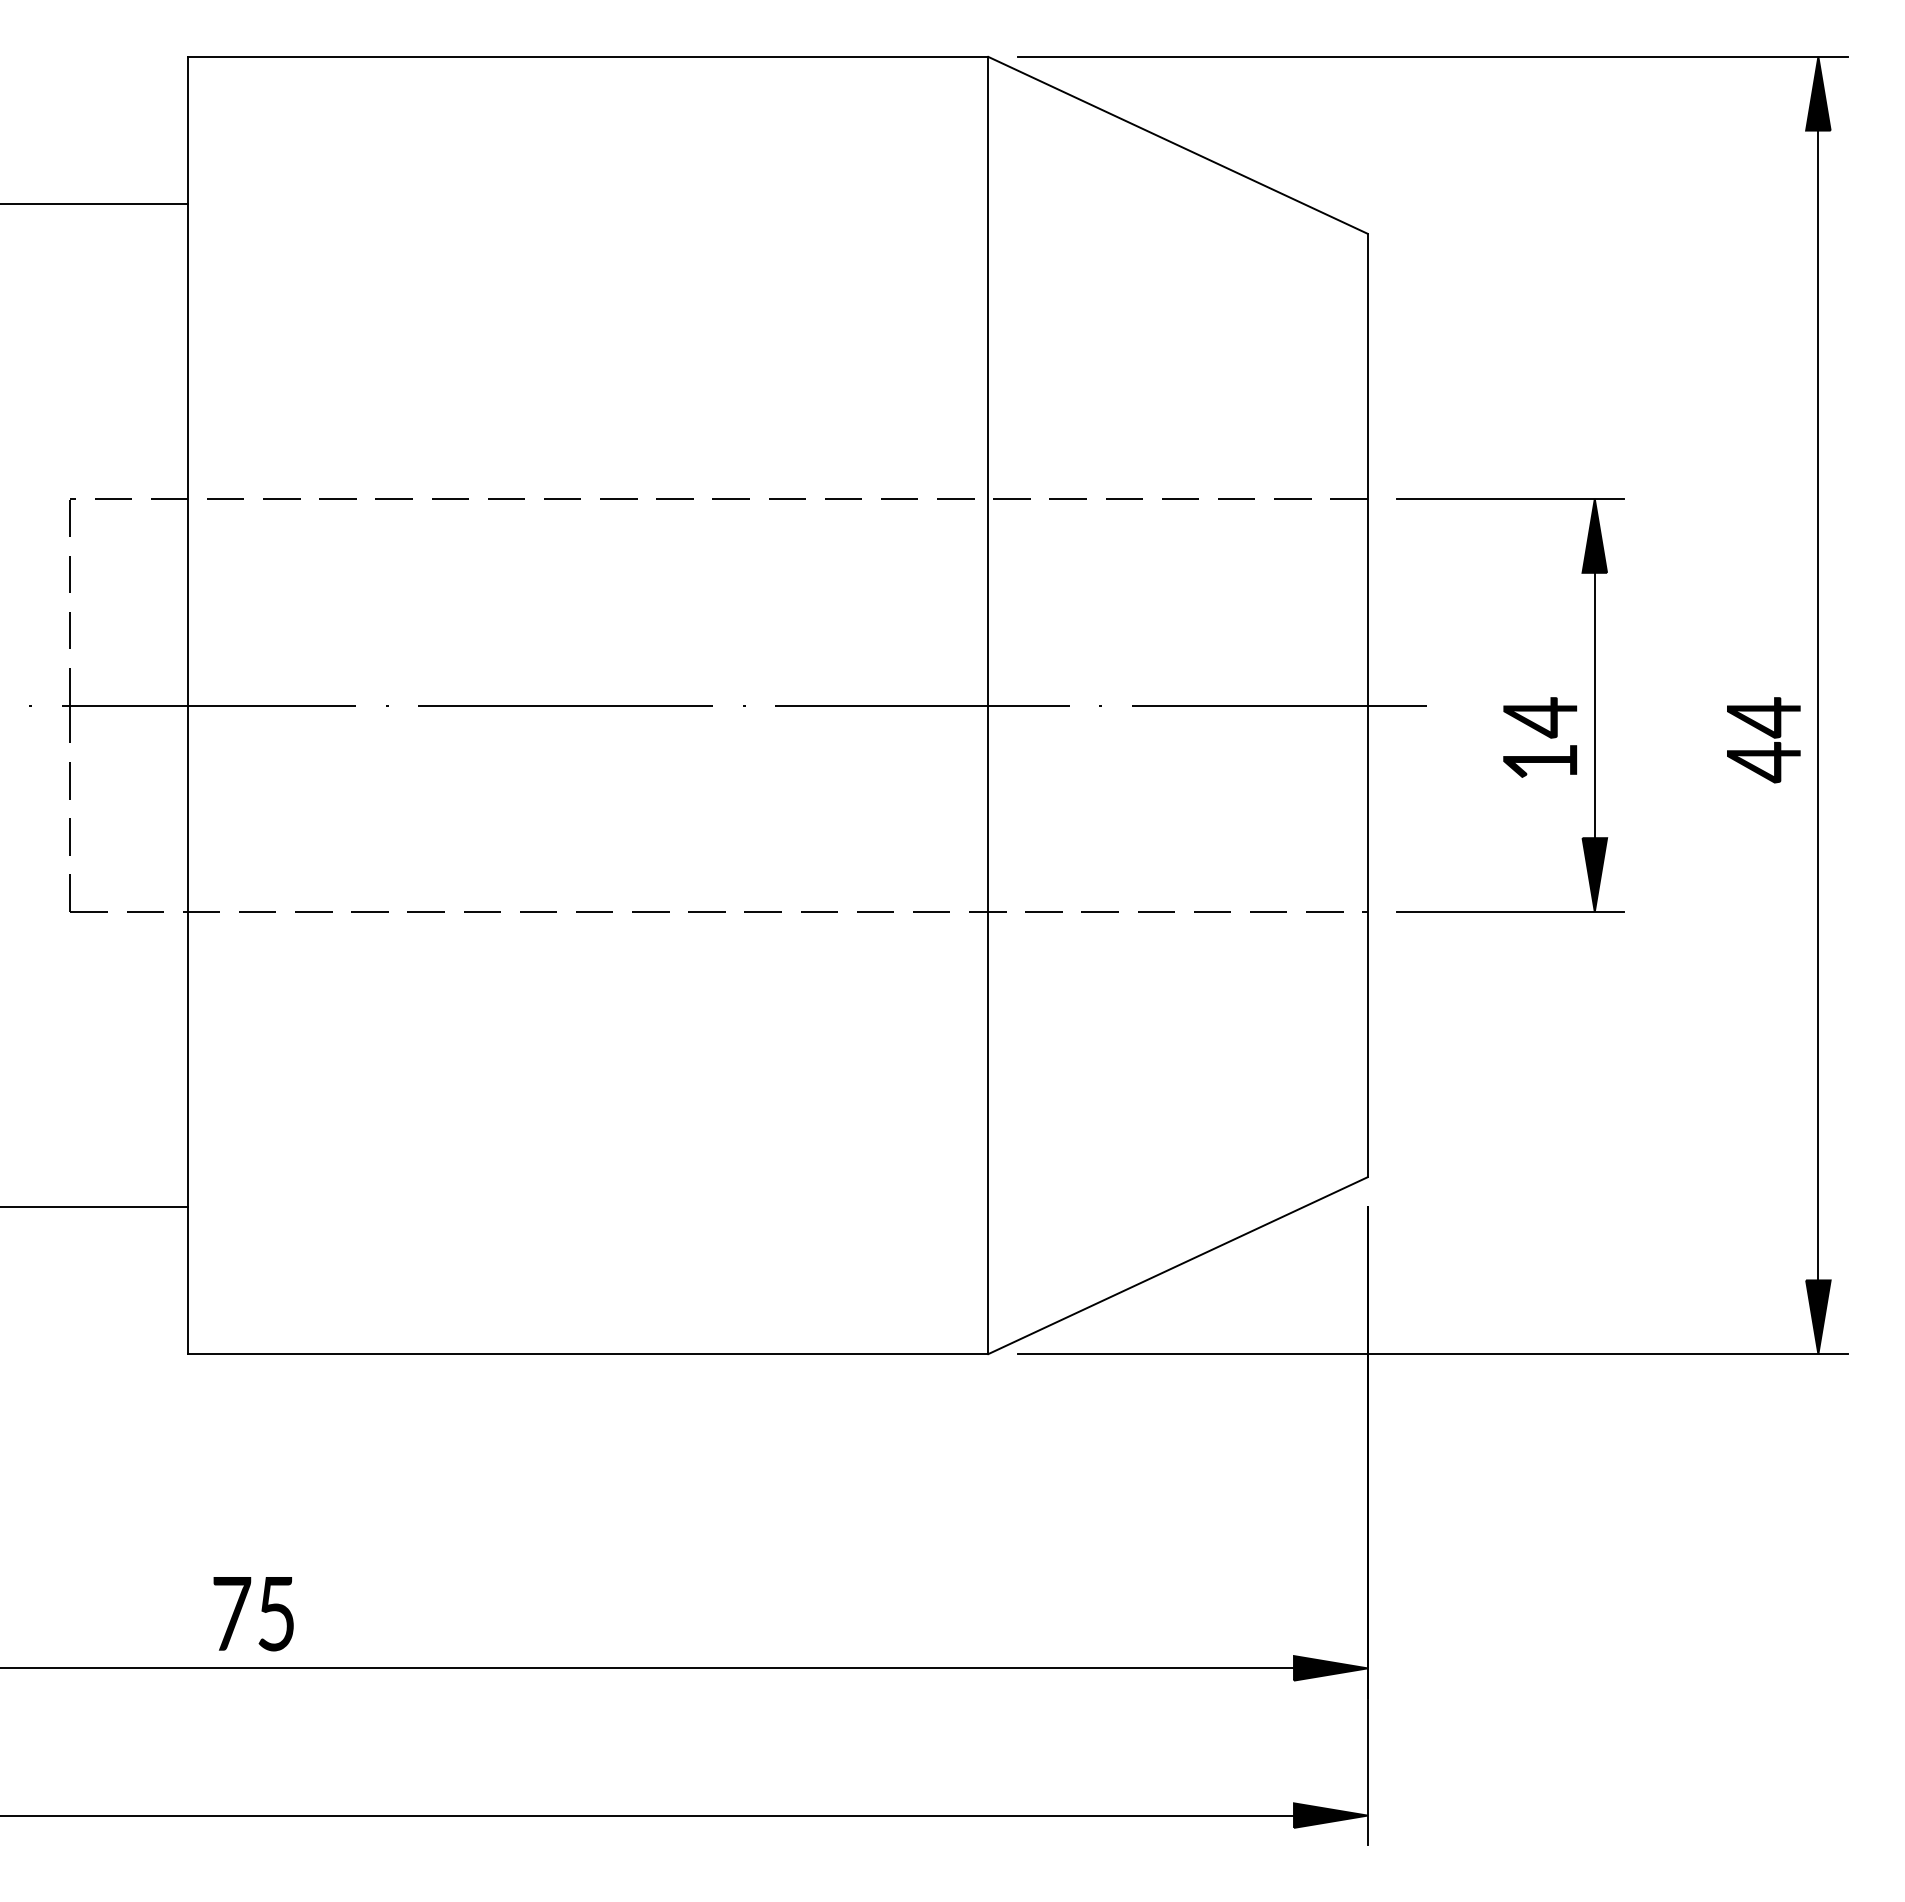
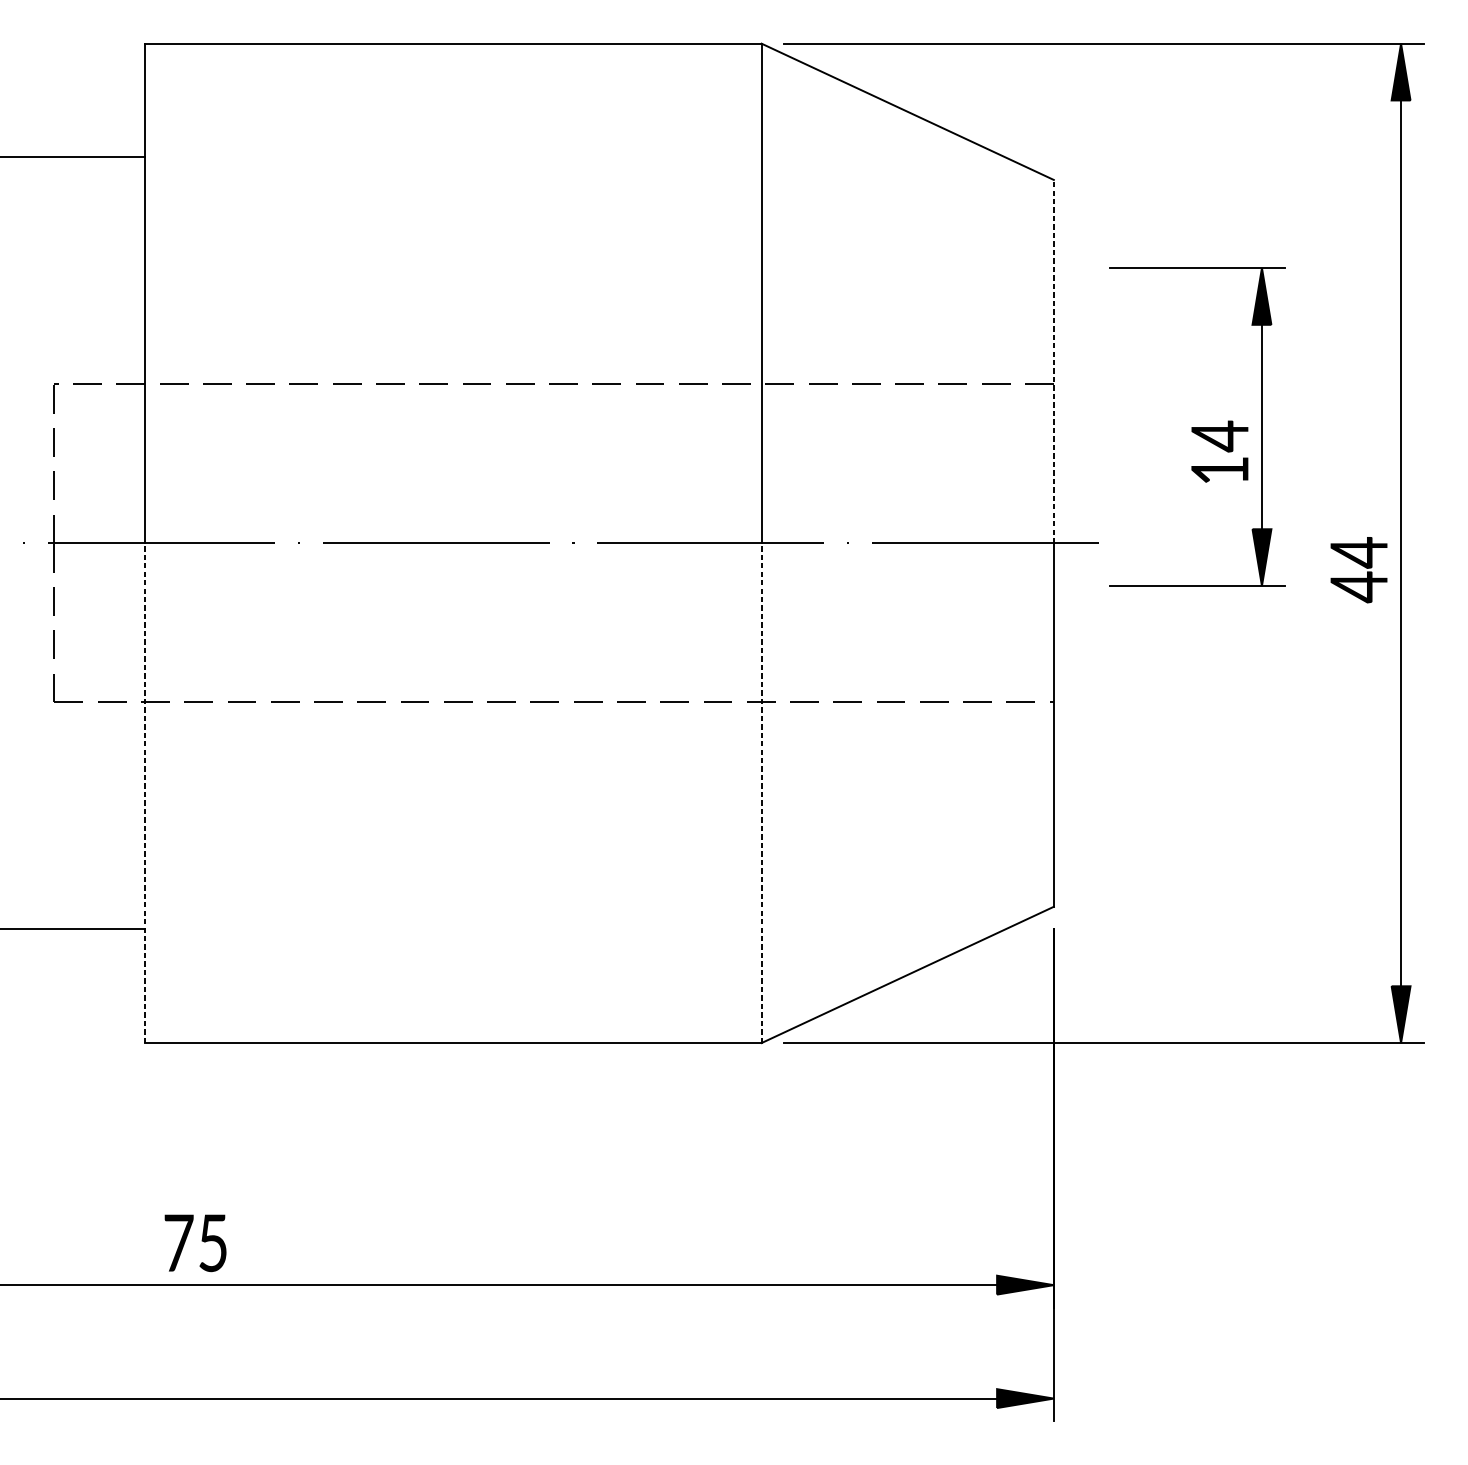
line: (1367, 469) -> (1053, 361), solid -> dashed
part: (1510, 705) -> (1197, 427), moved
line: (188, 1029) -> (145, 792), solid -> dashed
line: (988, 1029) -> (761, 792), solid -> dashed

